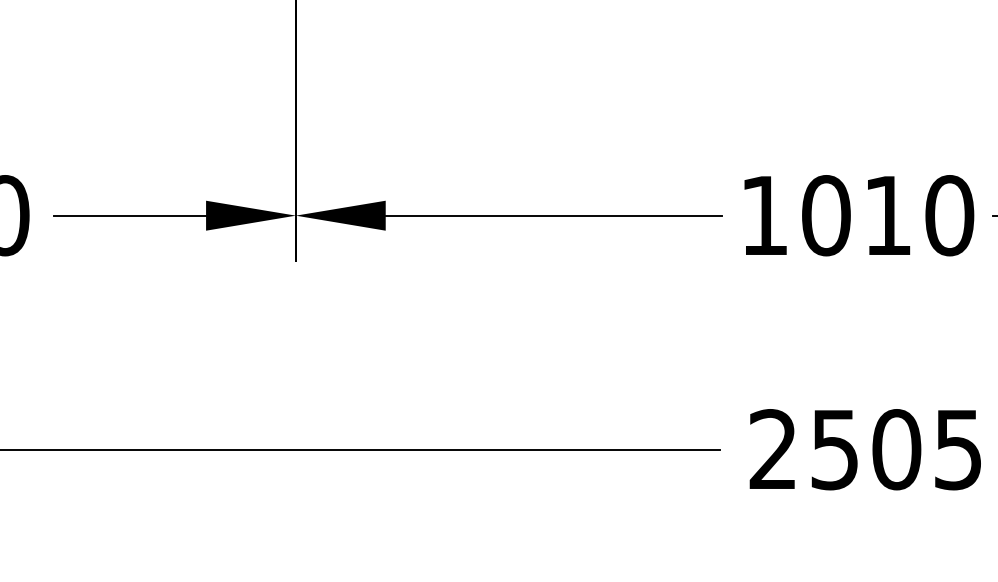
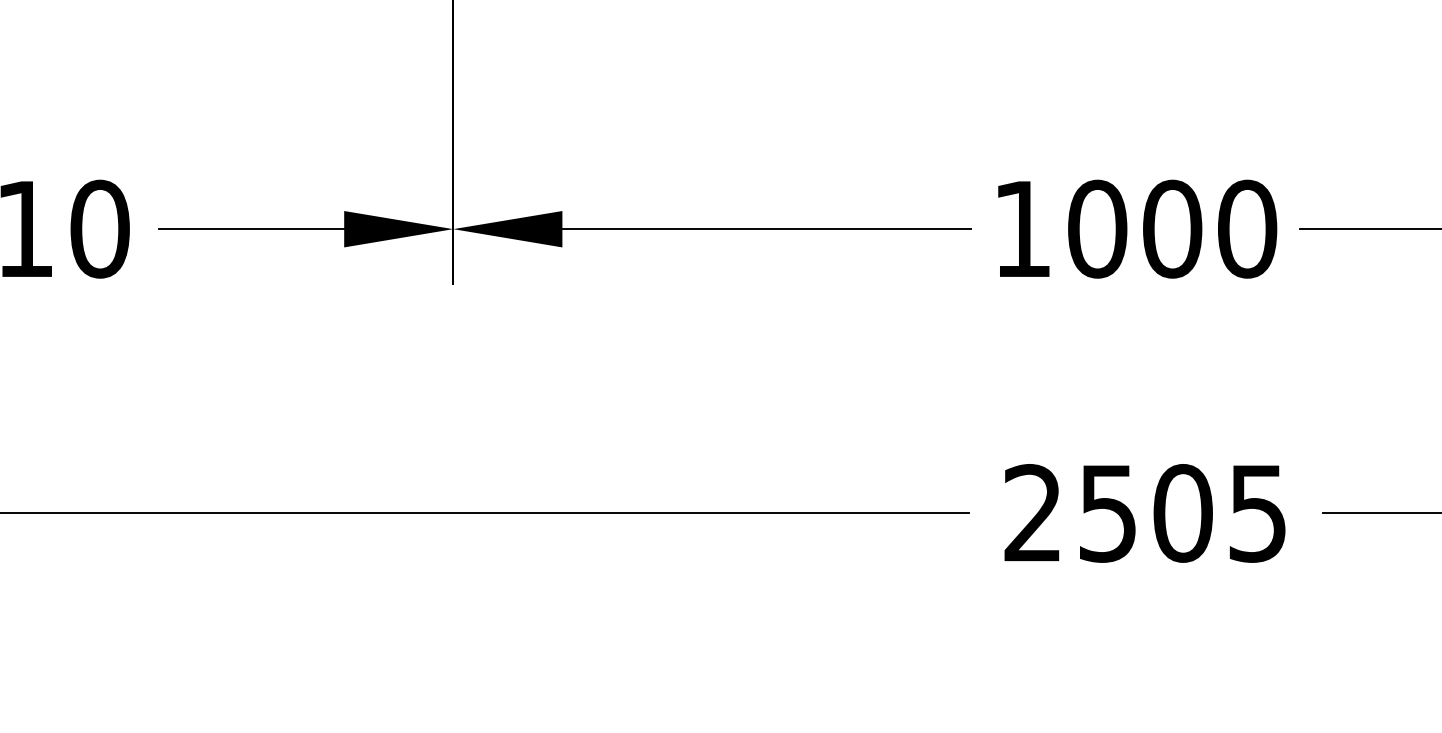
text: (888, 215) -> (1172, 228), 1010 -> 1000

